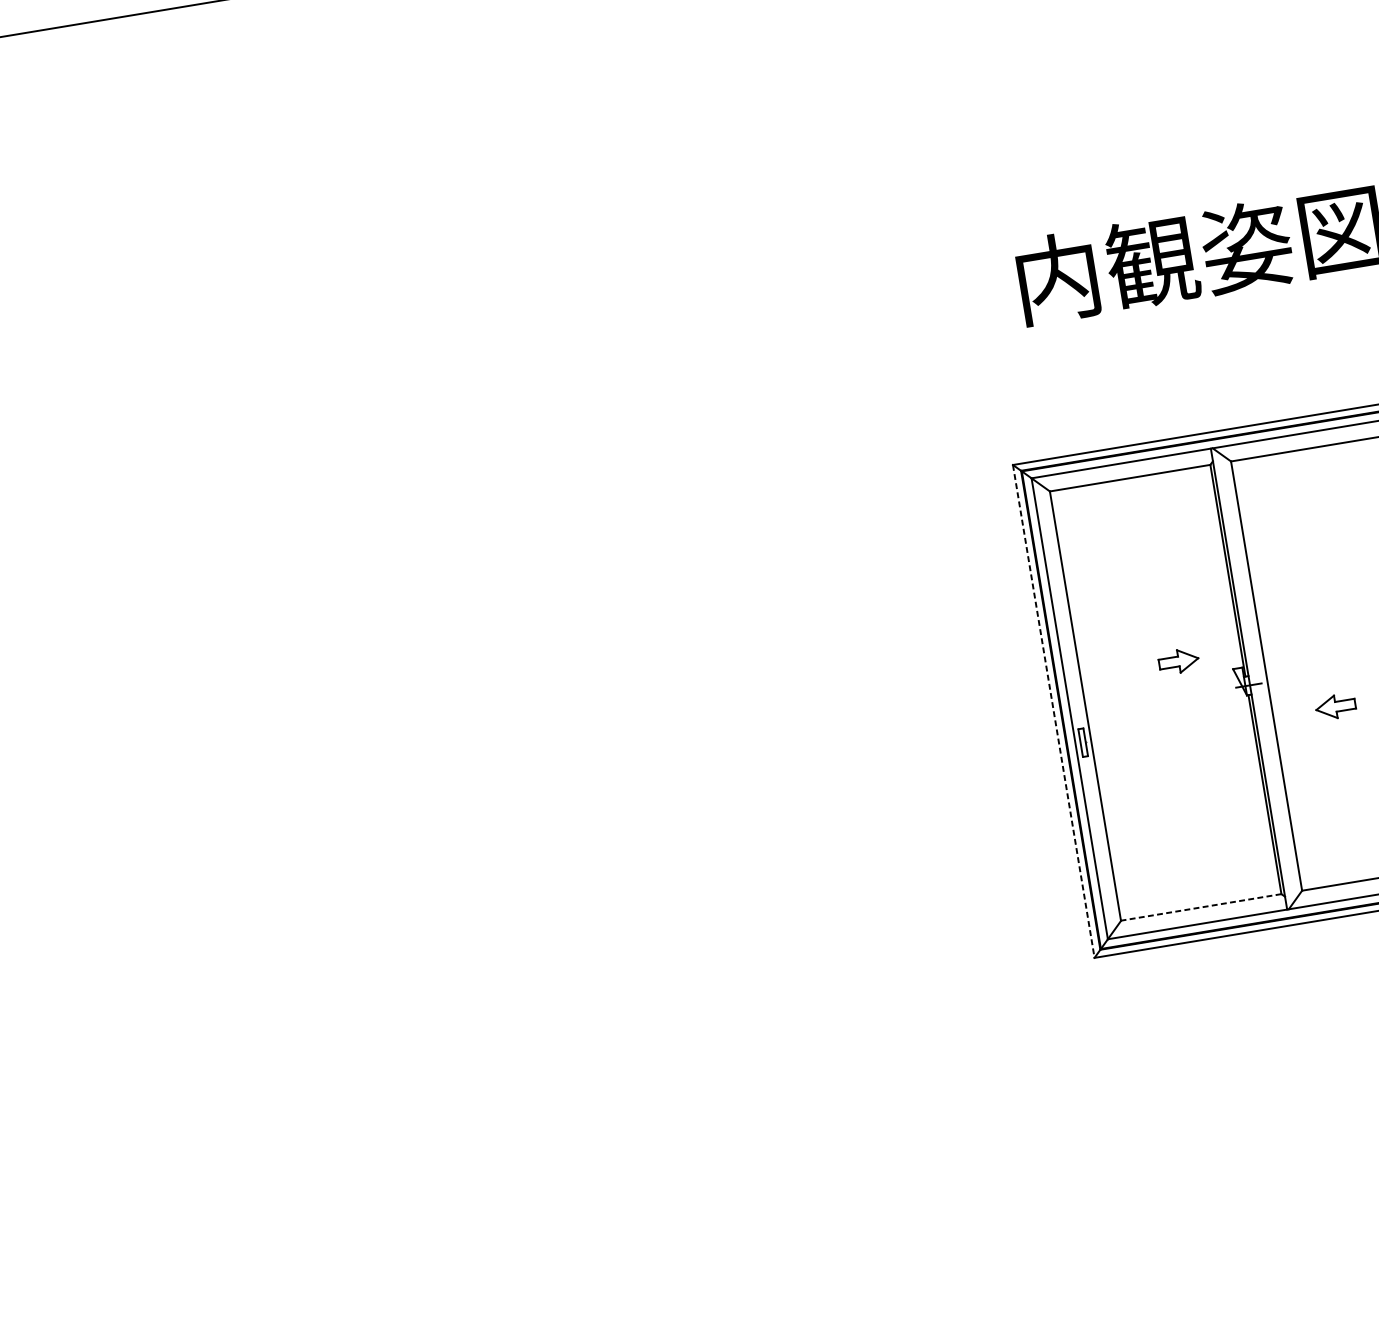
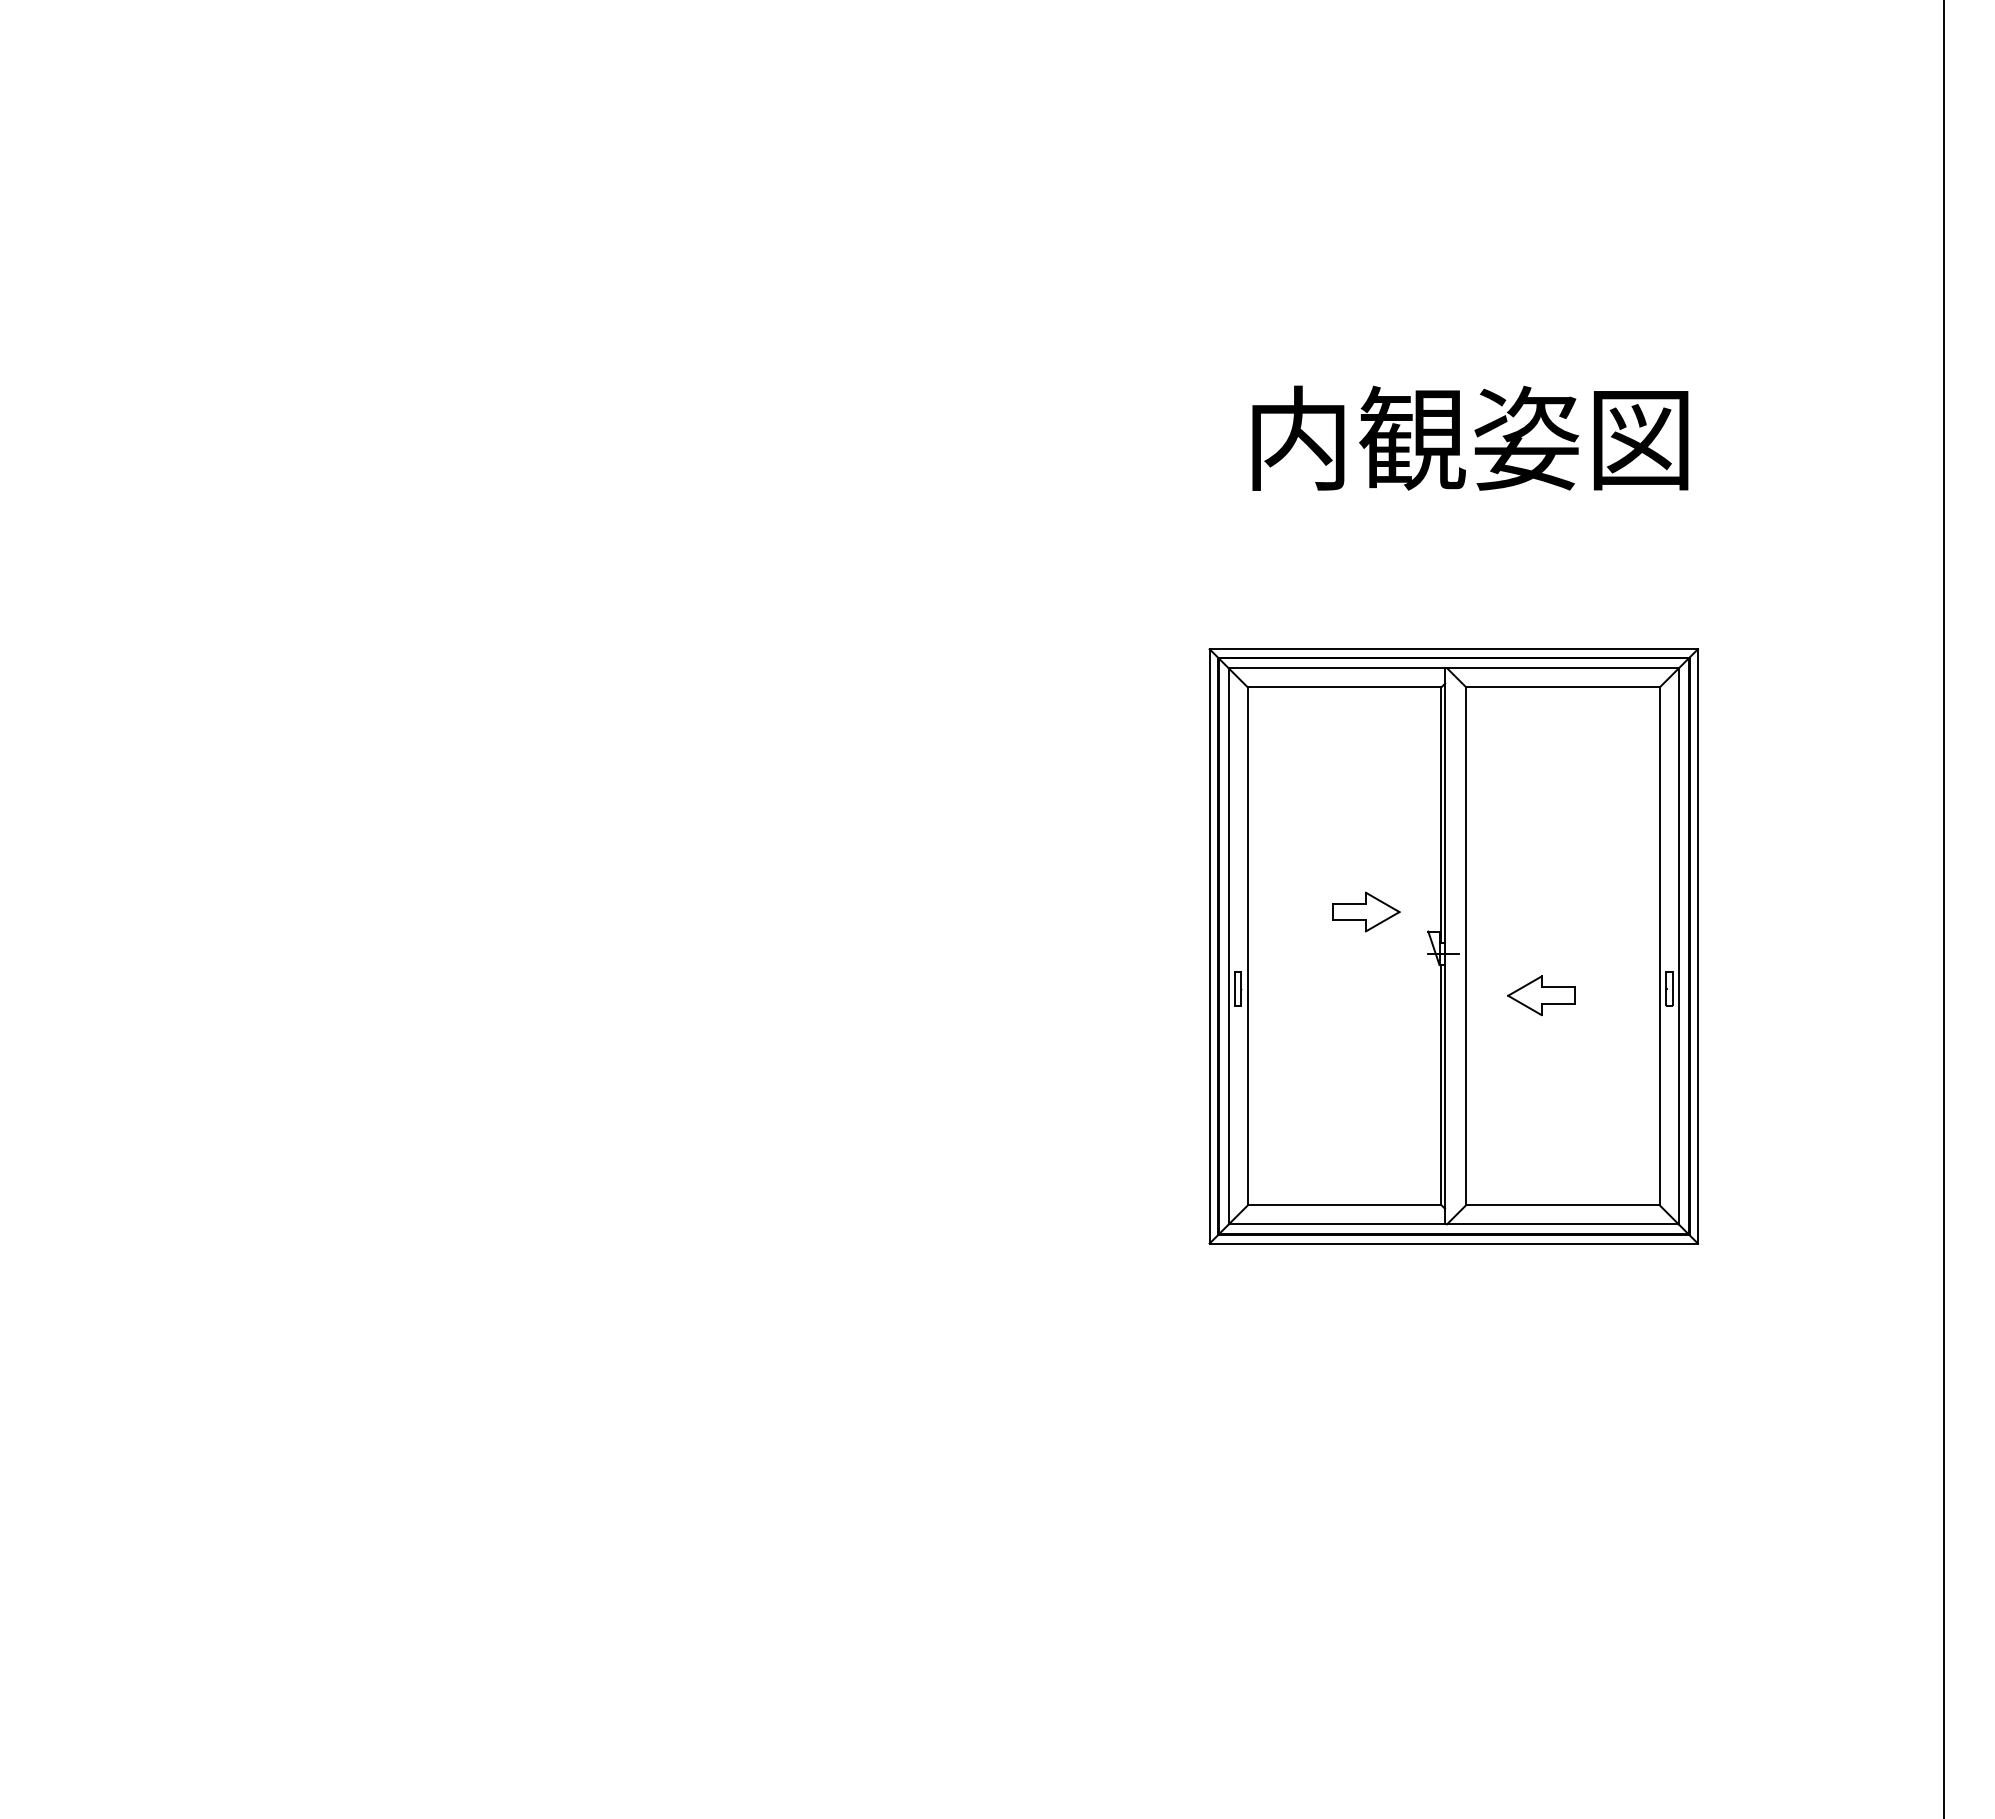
part: (1179, 660) -> (1366, 911), size x1.43
part: (1335, 706) -> (1541, 995), size x1.43
line: (1053, 711) -> (1209, 946), dashed -> solid
line: (1201, 907) -> (1344, 1205), dashed -> solid

